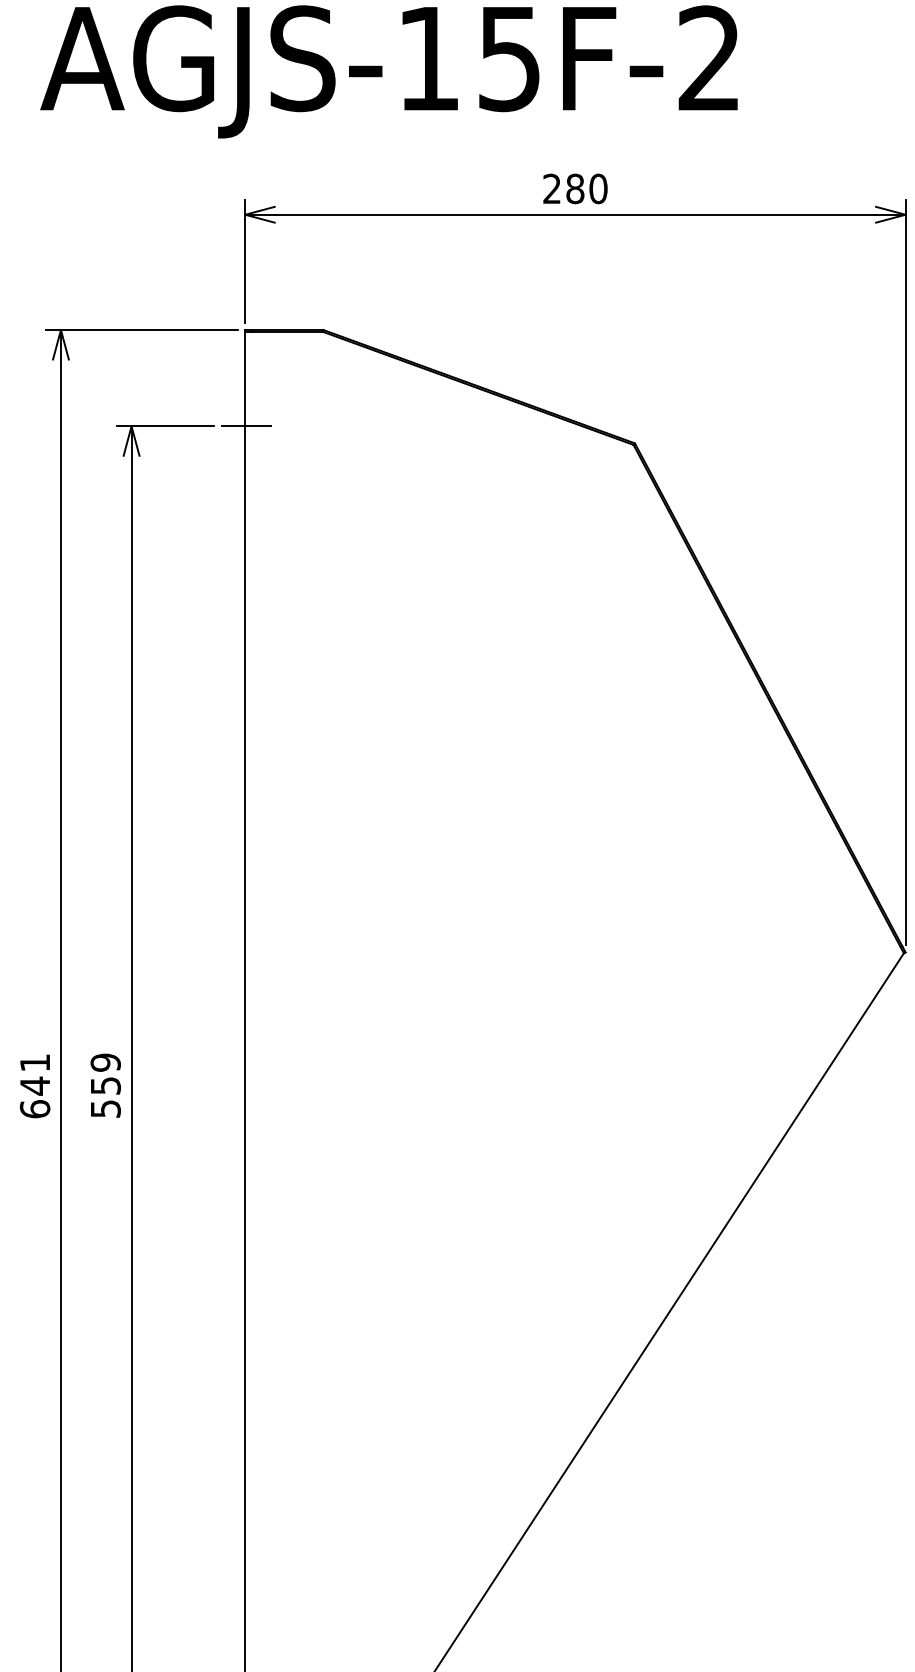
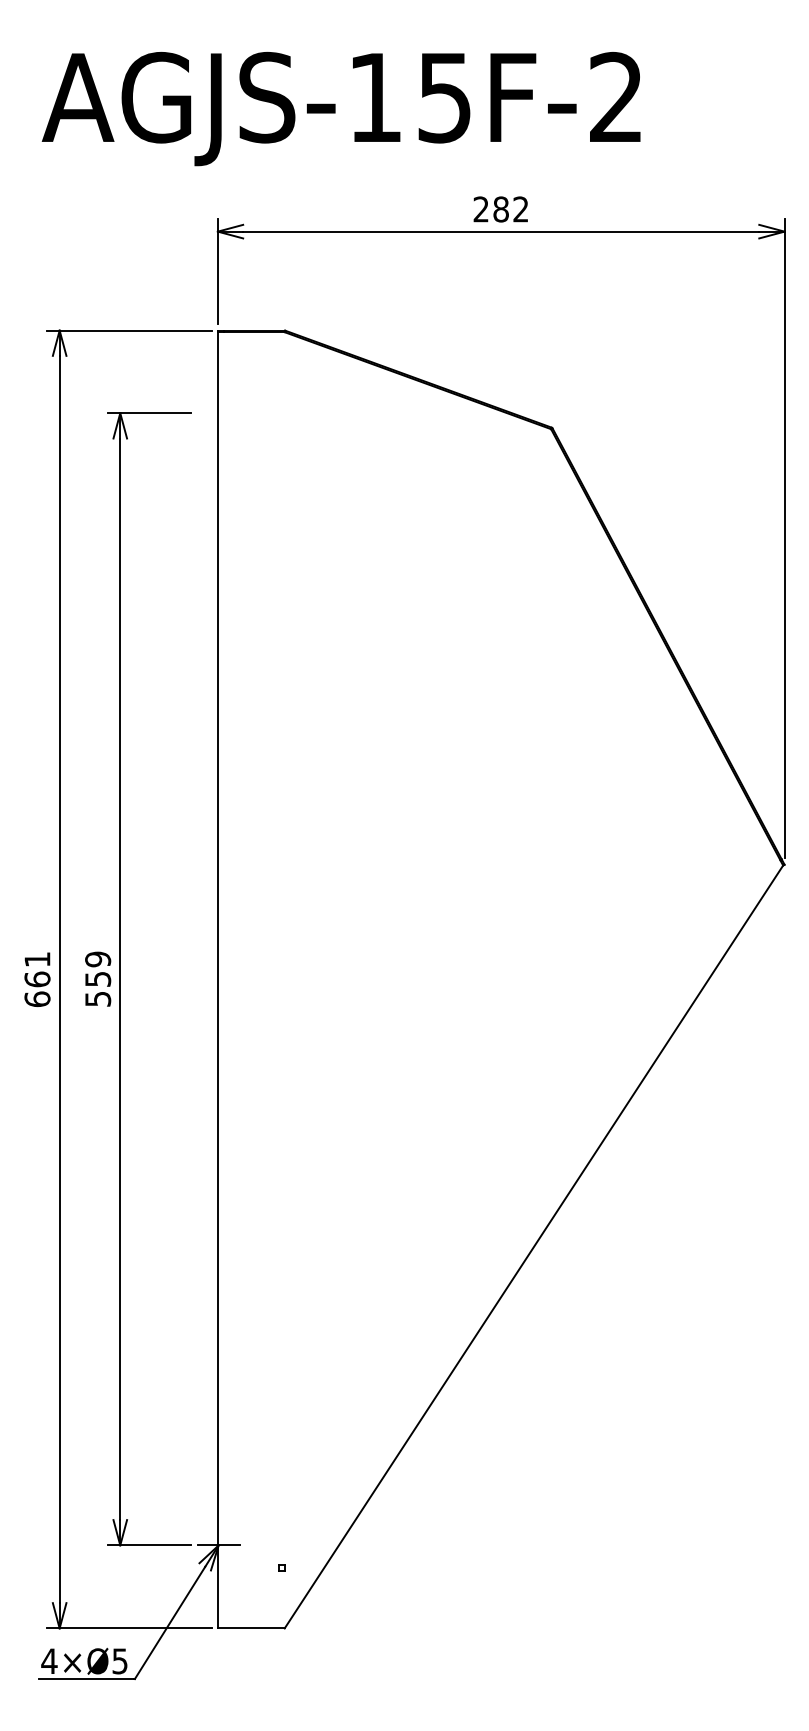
text: (597, 188) -> (520, 209), 280 -> 282
line: (246, 426) -> (218, 413), removed
text: (35, 1086) -> (37, 979), 641 -> 661

